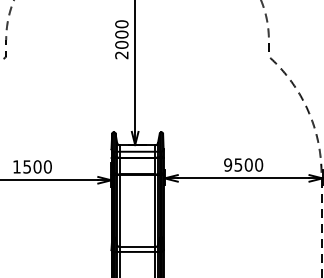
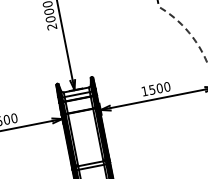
text: (228, 164) -> (145, 90), 9500 -> 1500

